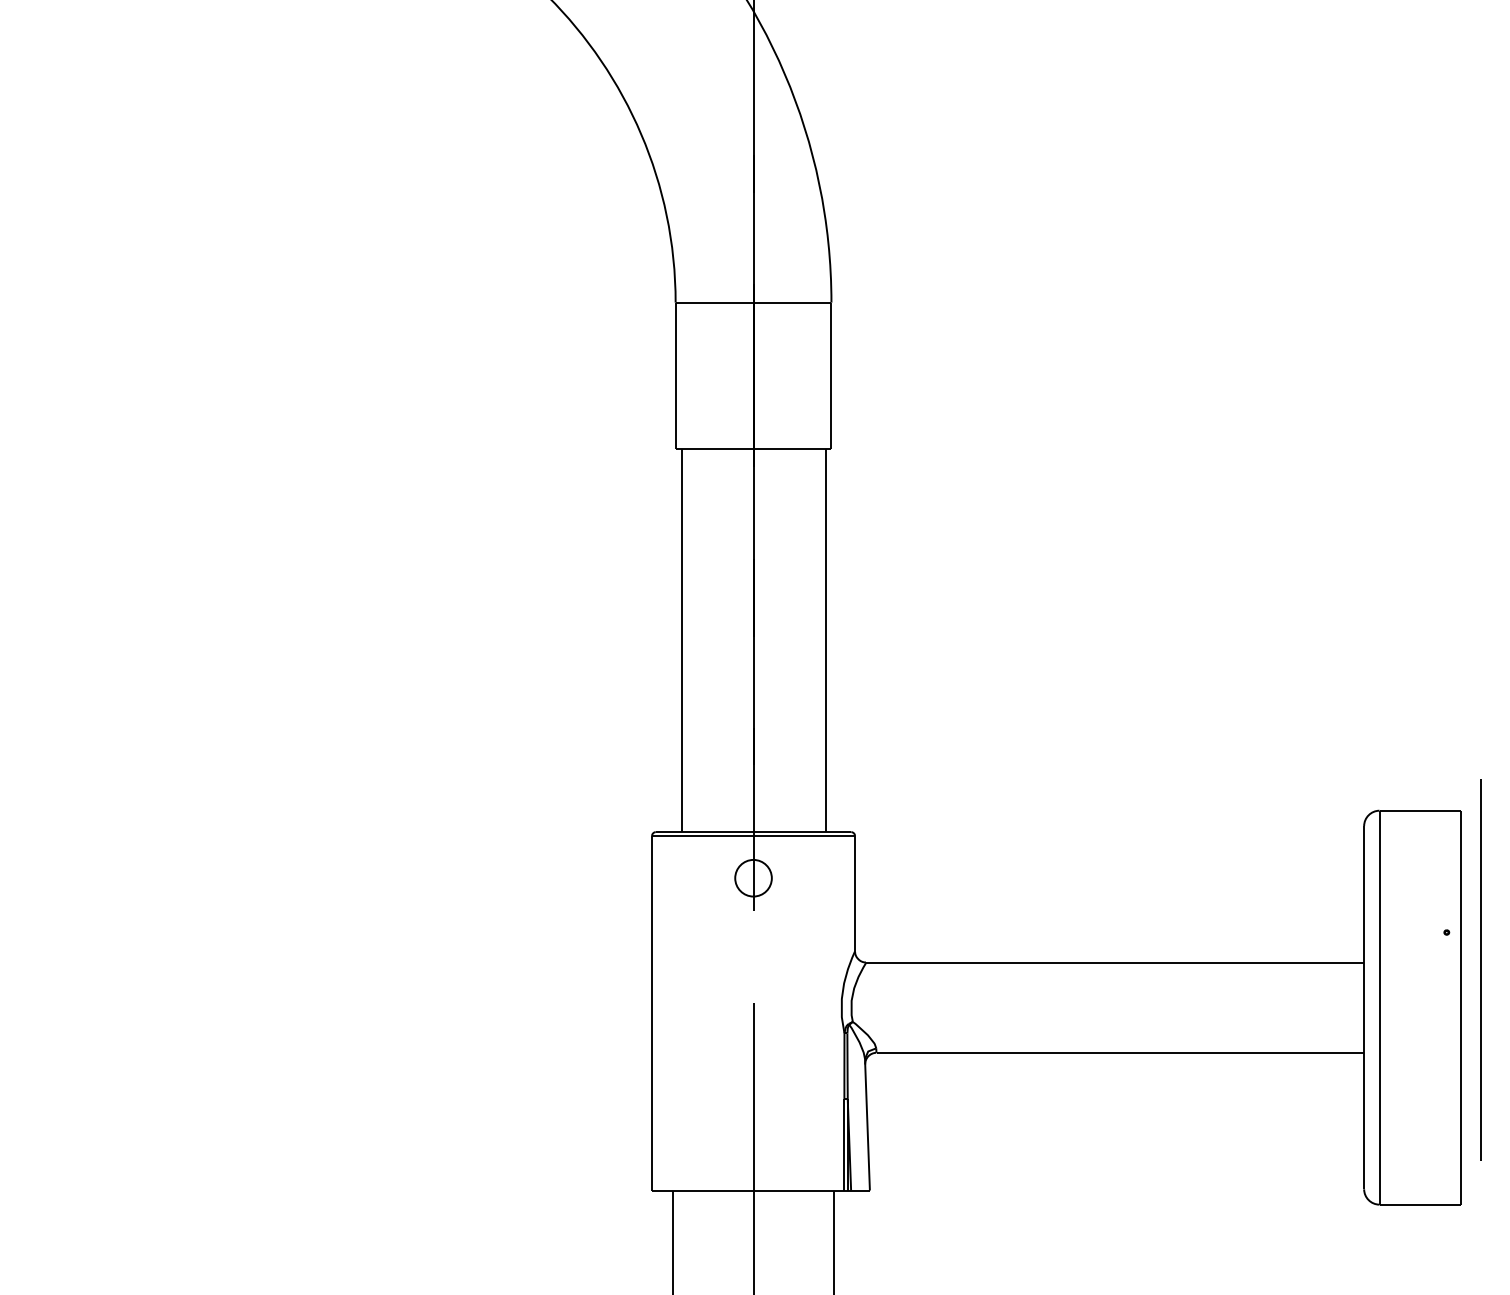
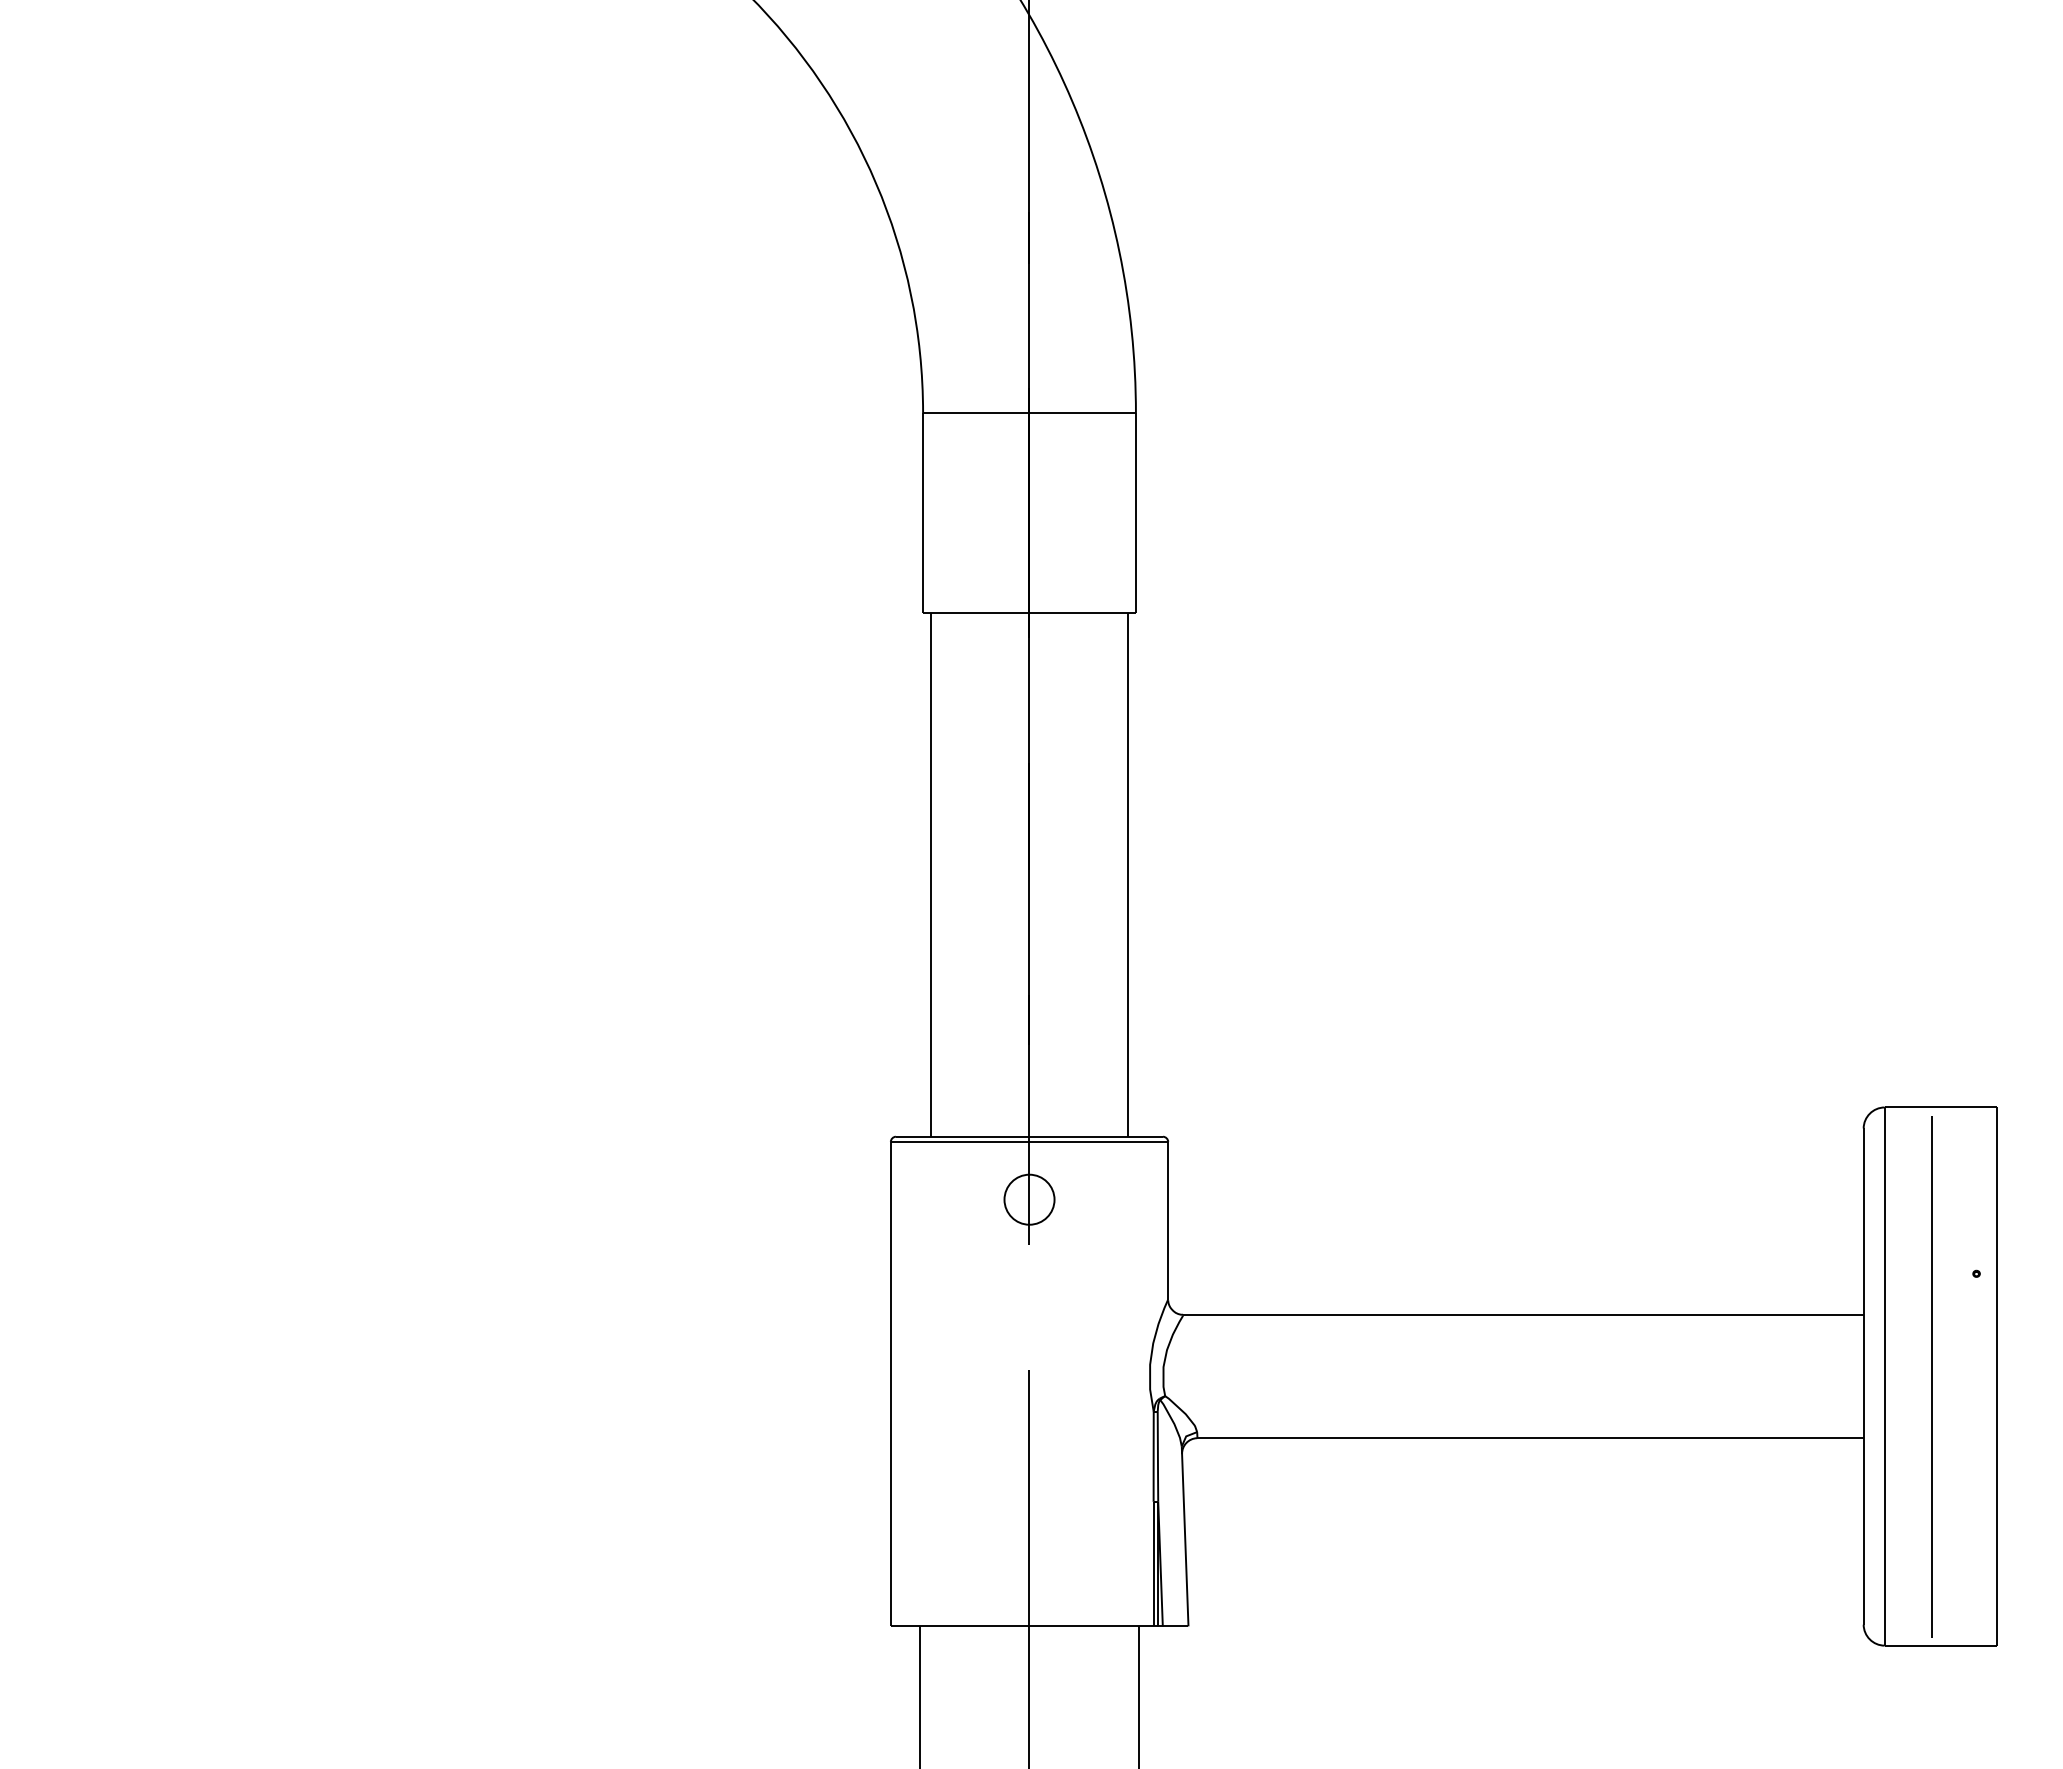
line: (1481, 969) -> (1931, 1376), moved

